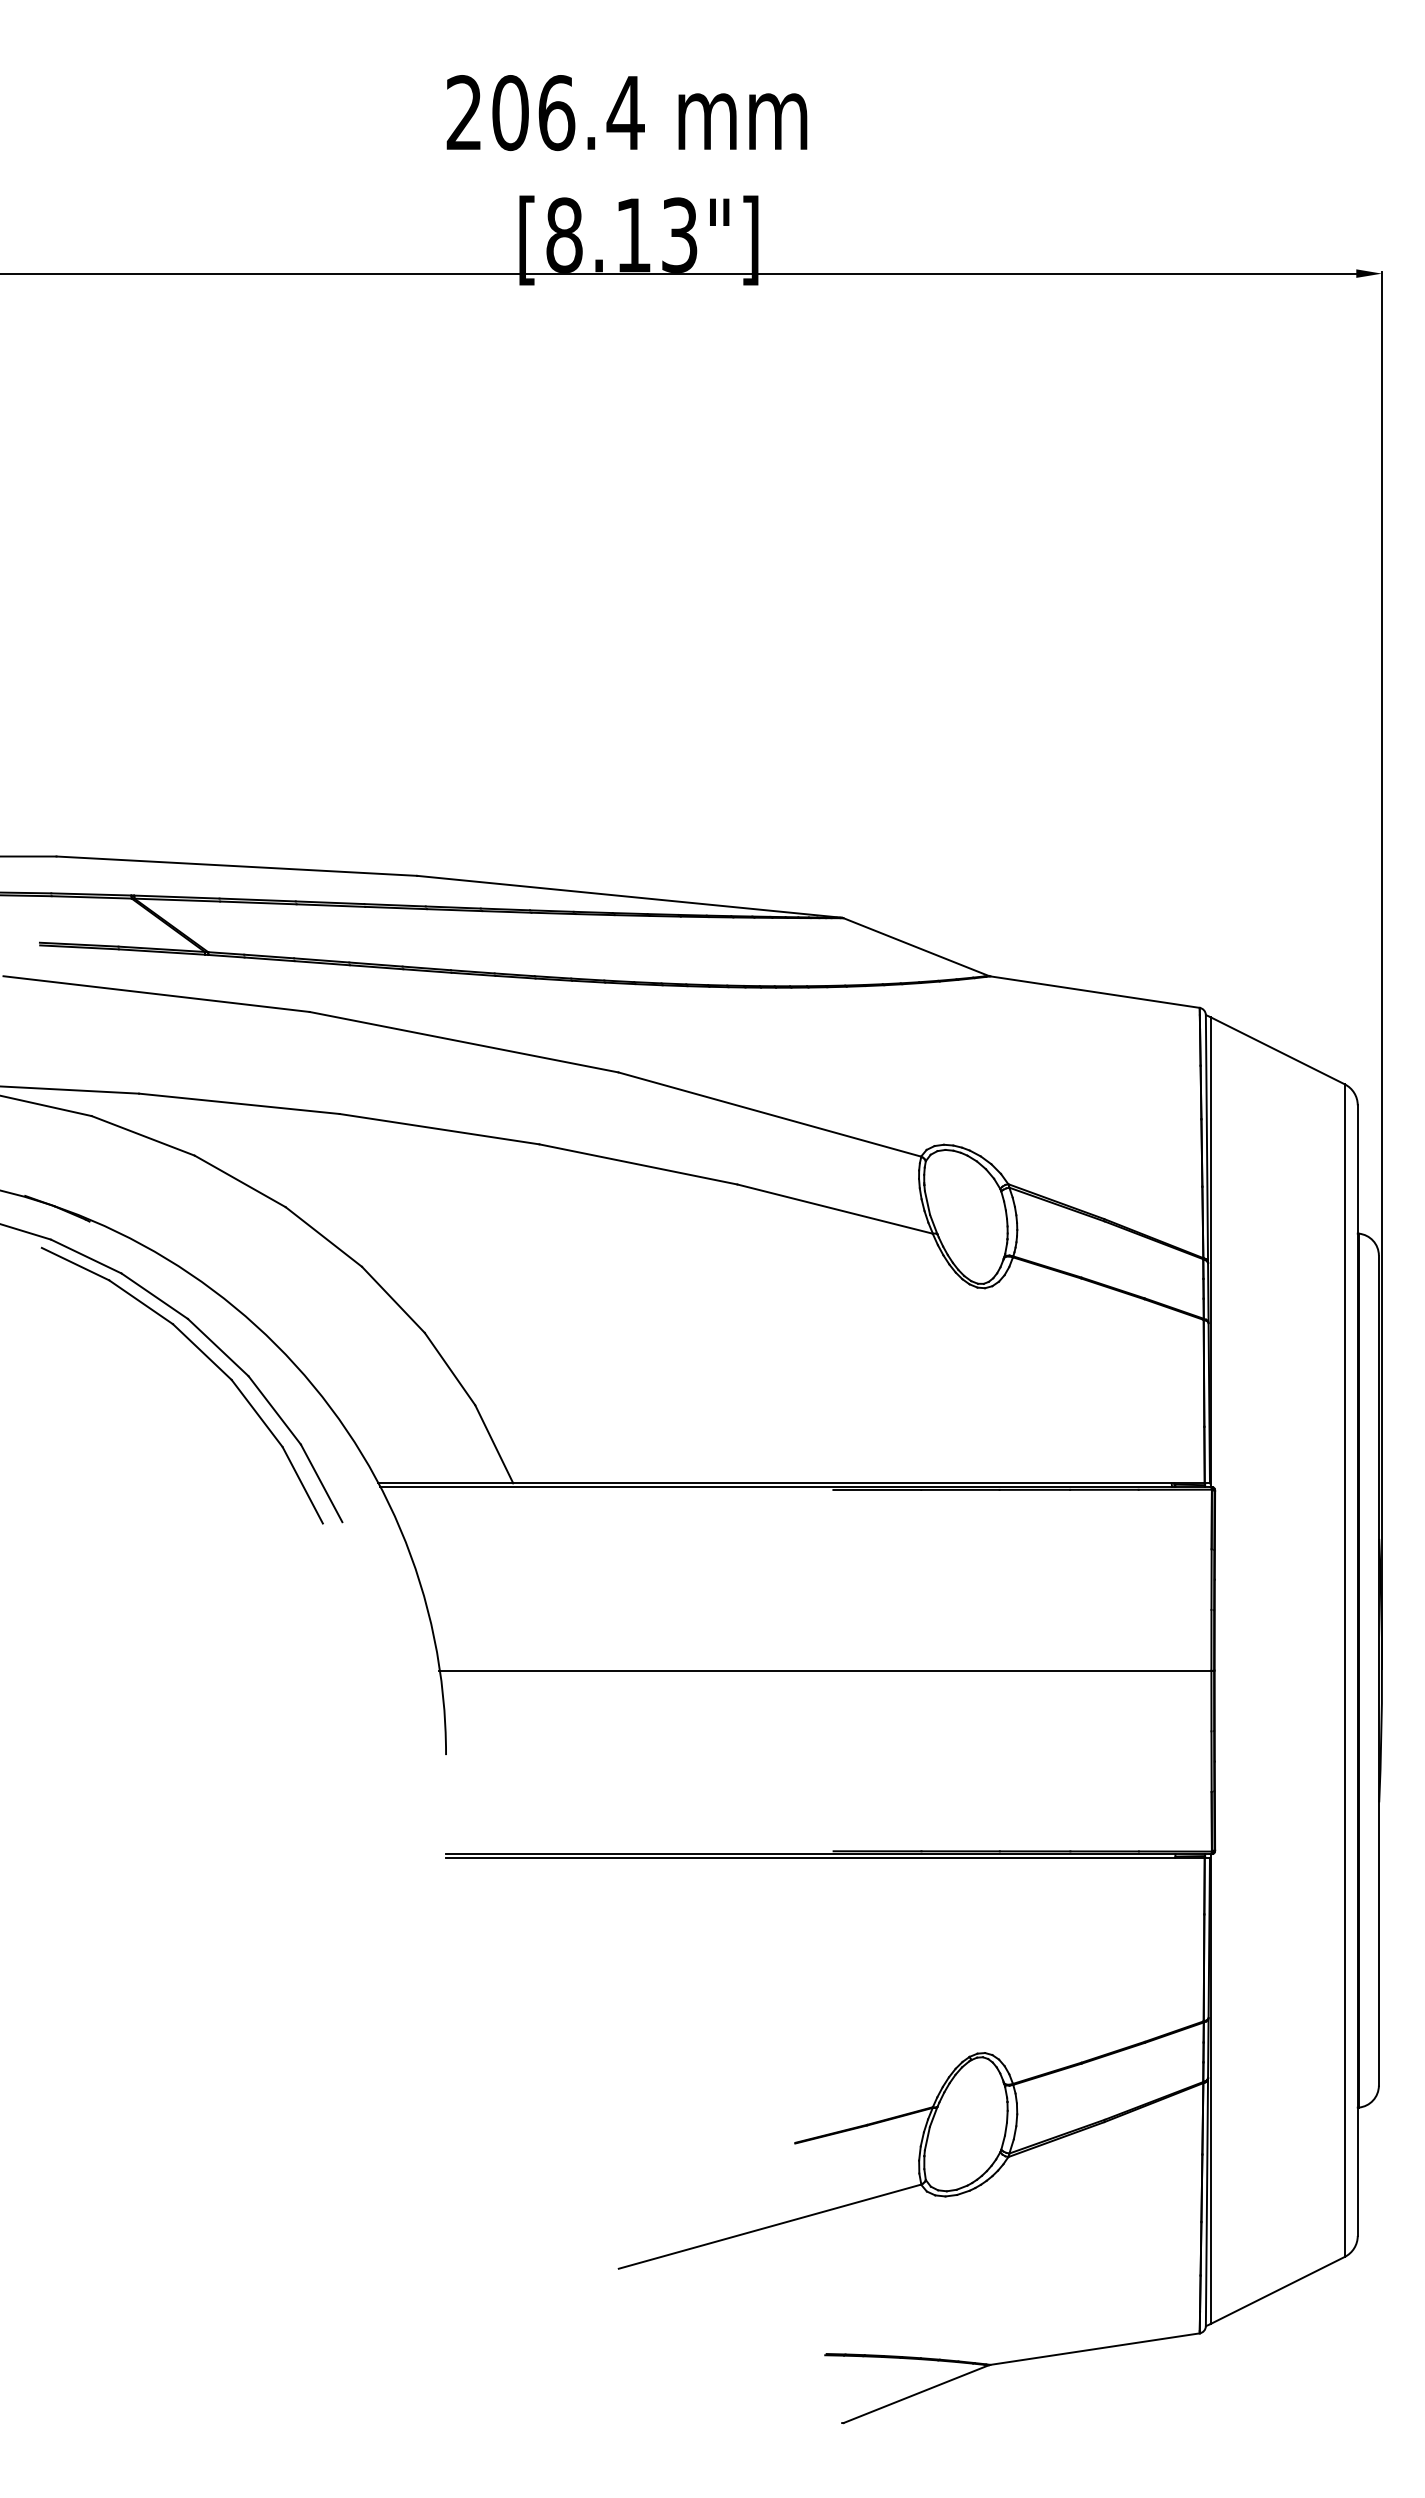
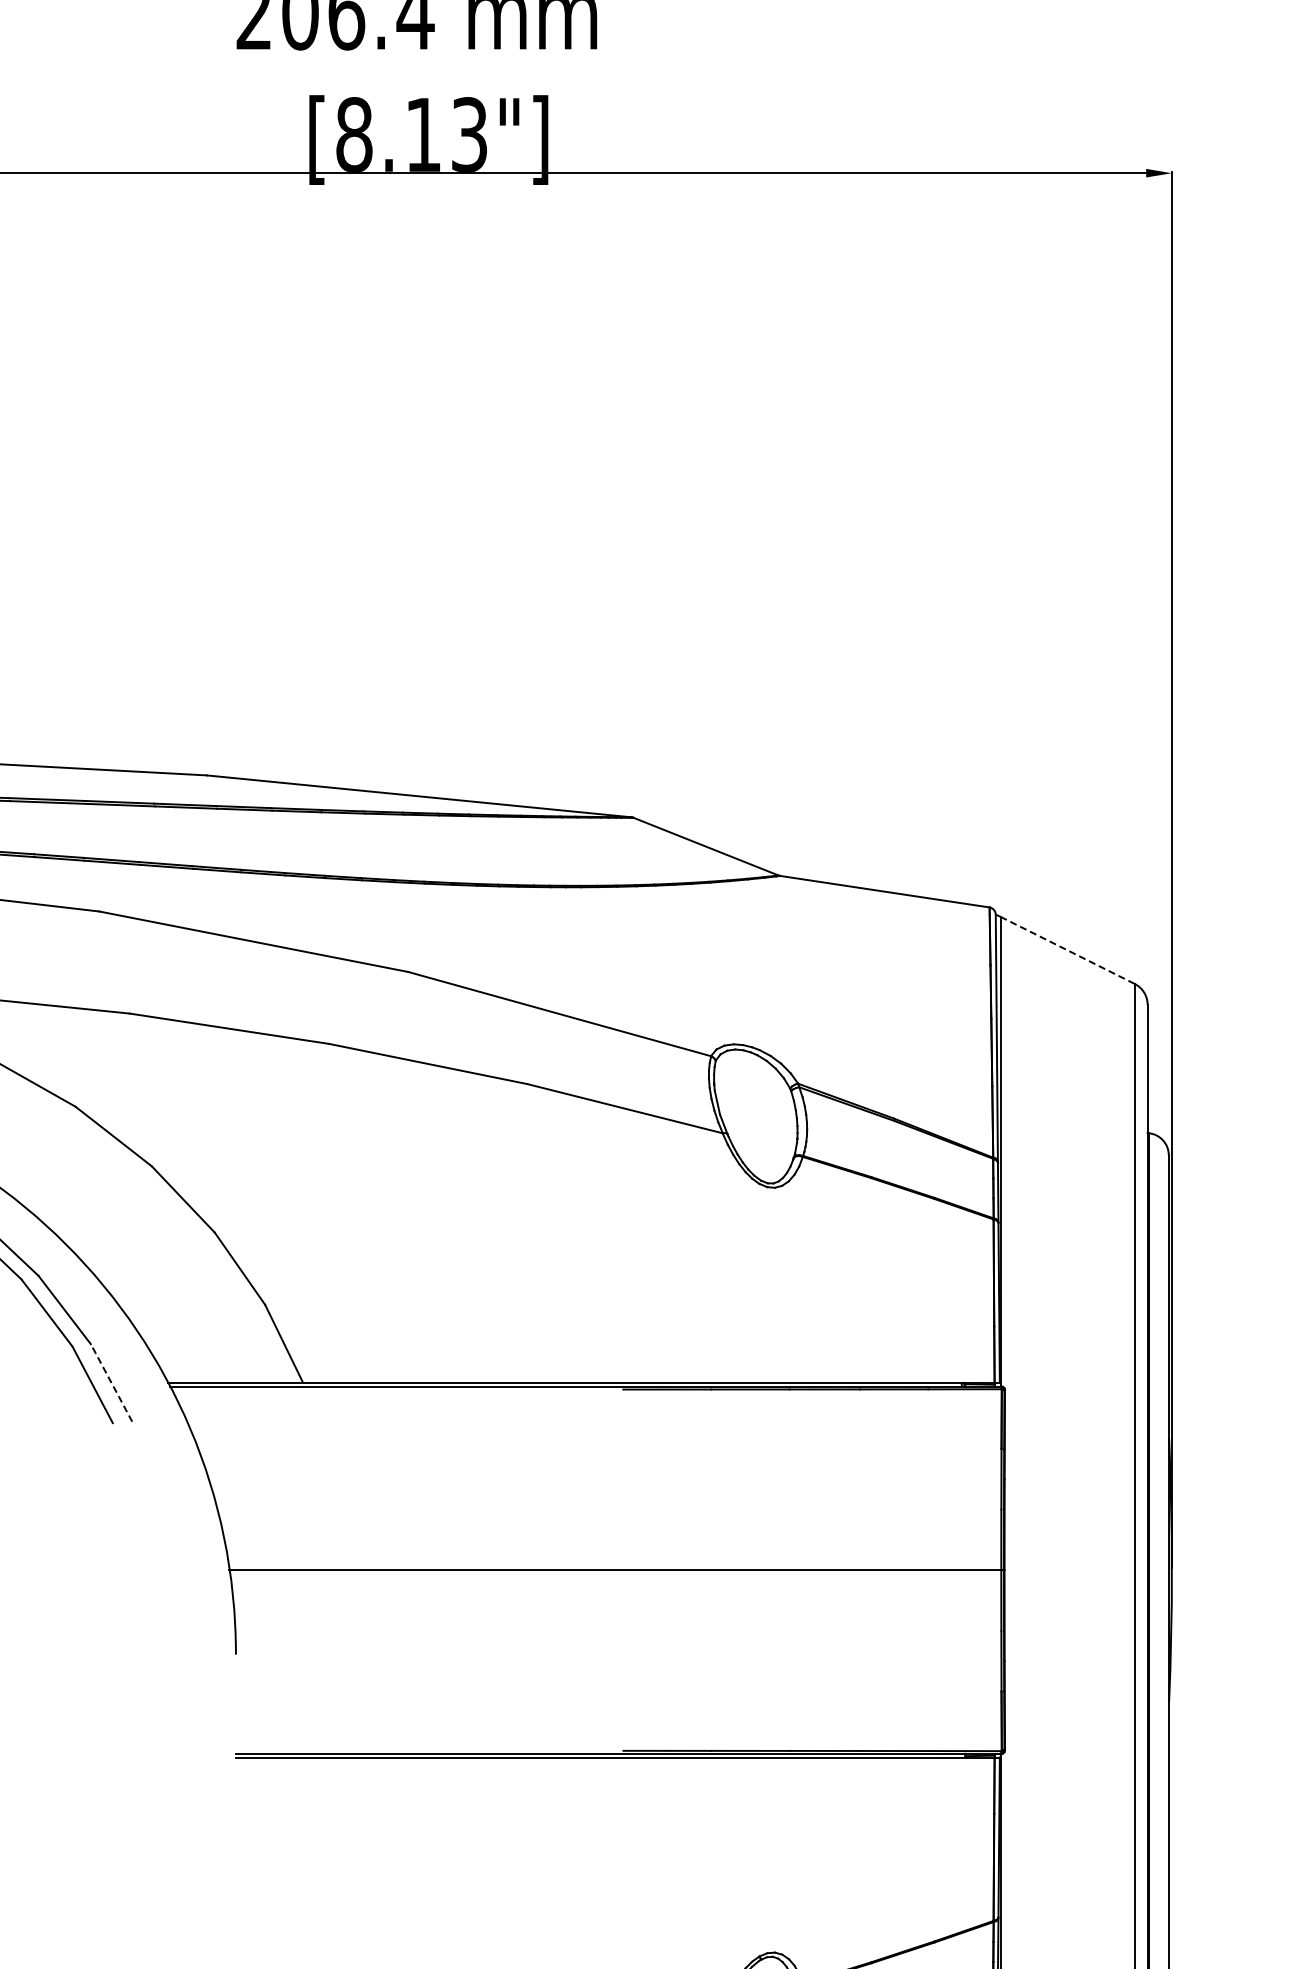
line: (1277, 1050) -> (1067, 950), solid -> dashed
line: (321, 1483) -> (111, 1383), solid -> dashed

